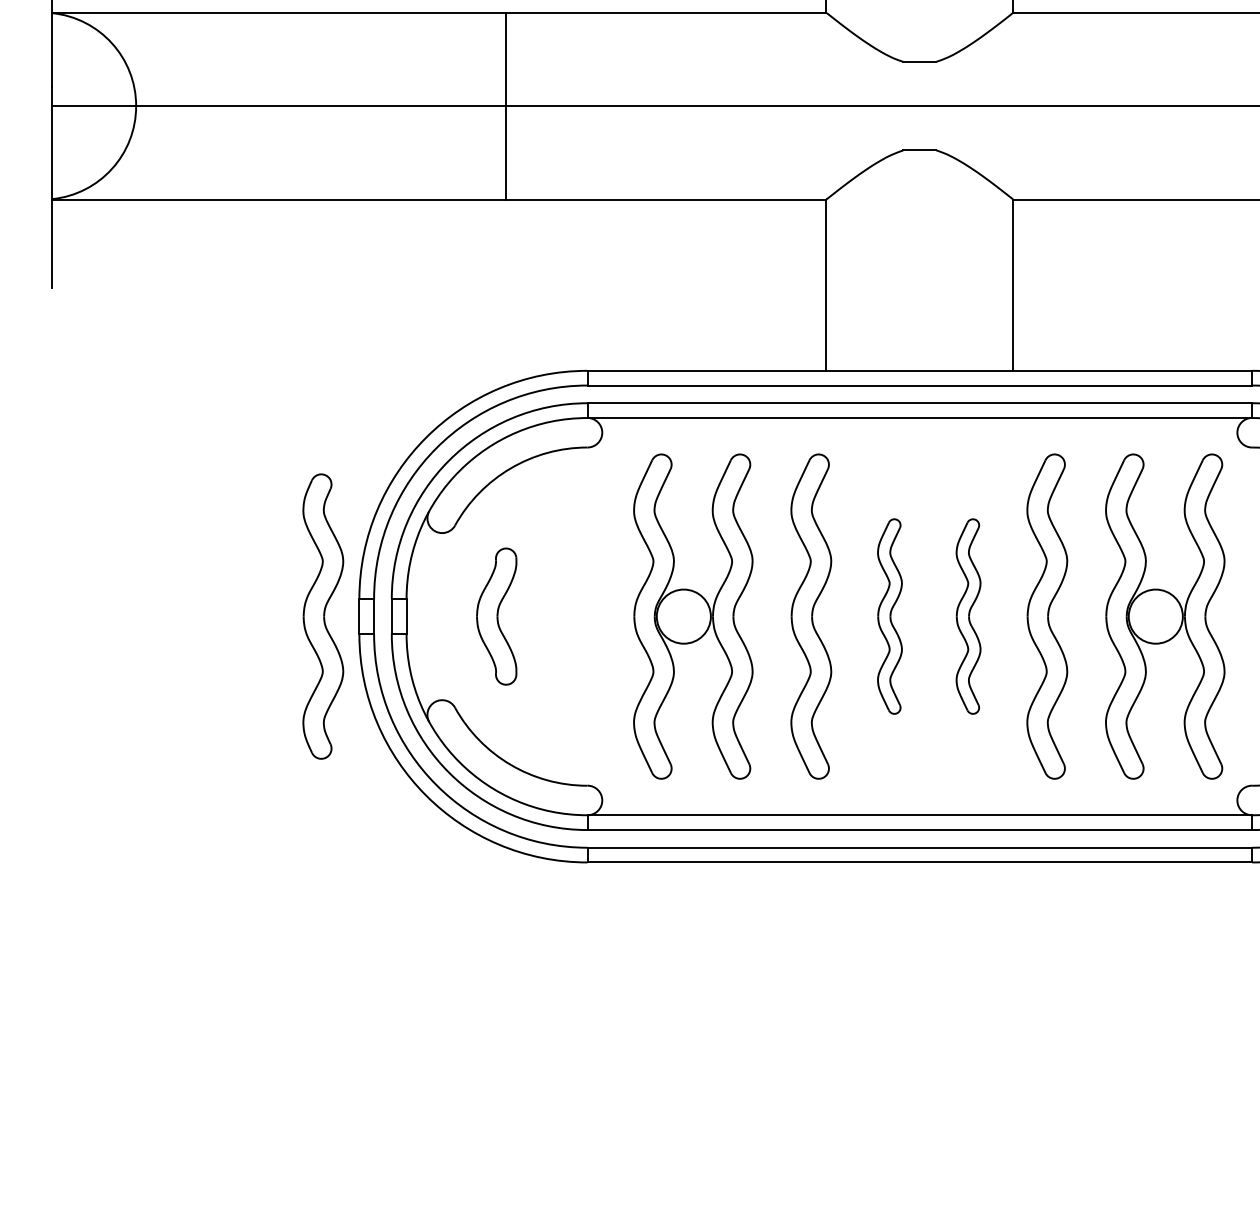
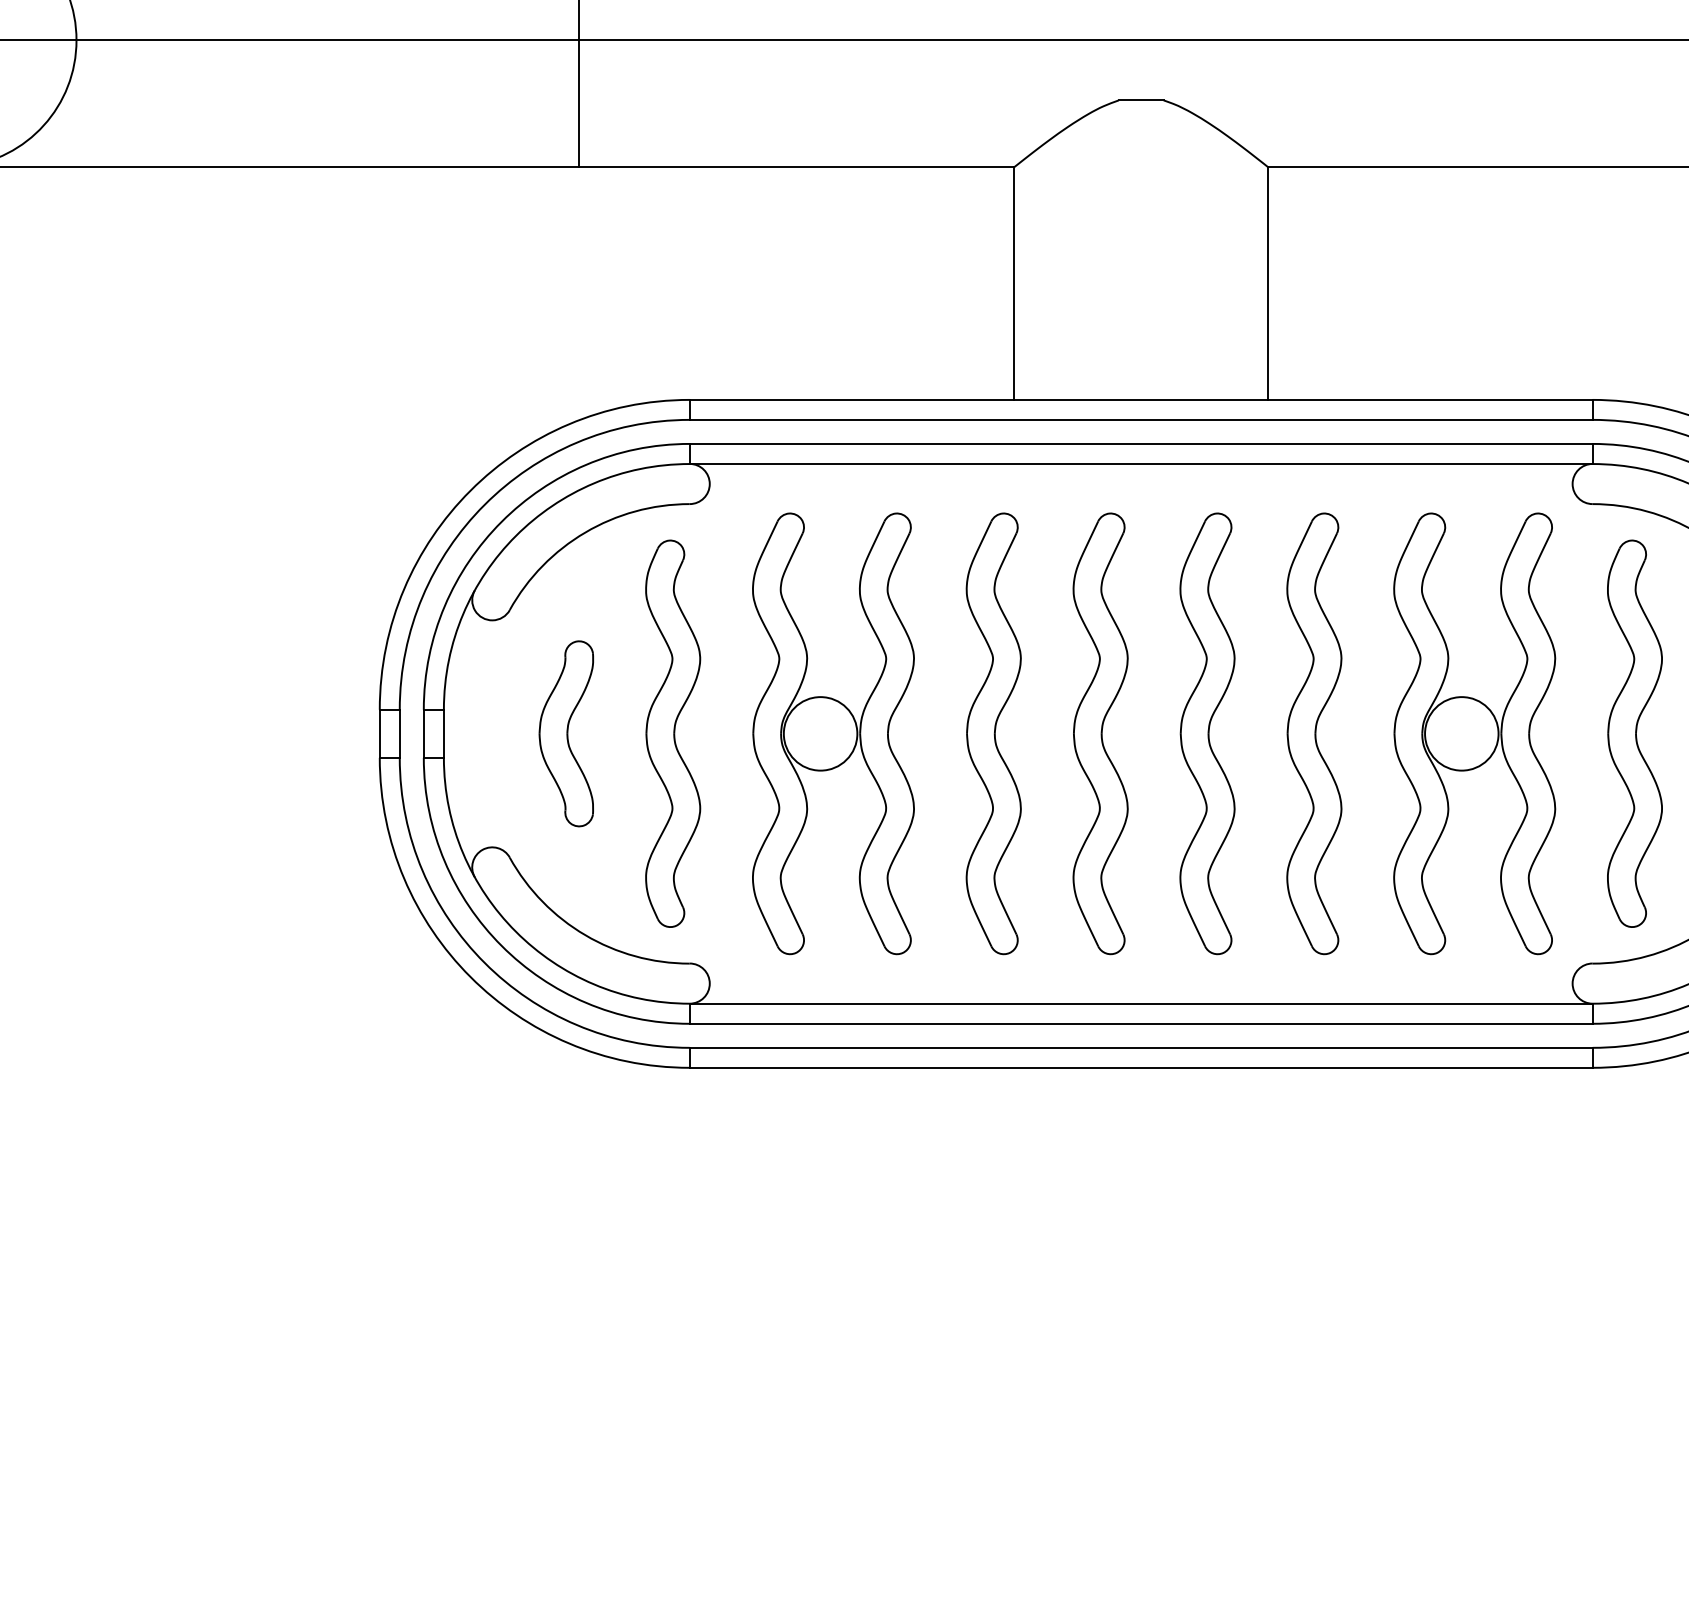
part: (323, 616) -> (673, 733), moved
part: (889, 616) -> (1099, 733), size x1.67
part: (968, 616) -> (1207, 733), size x1.67

